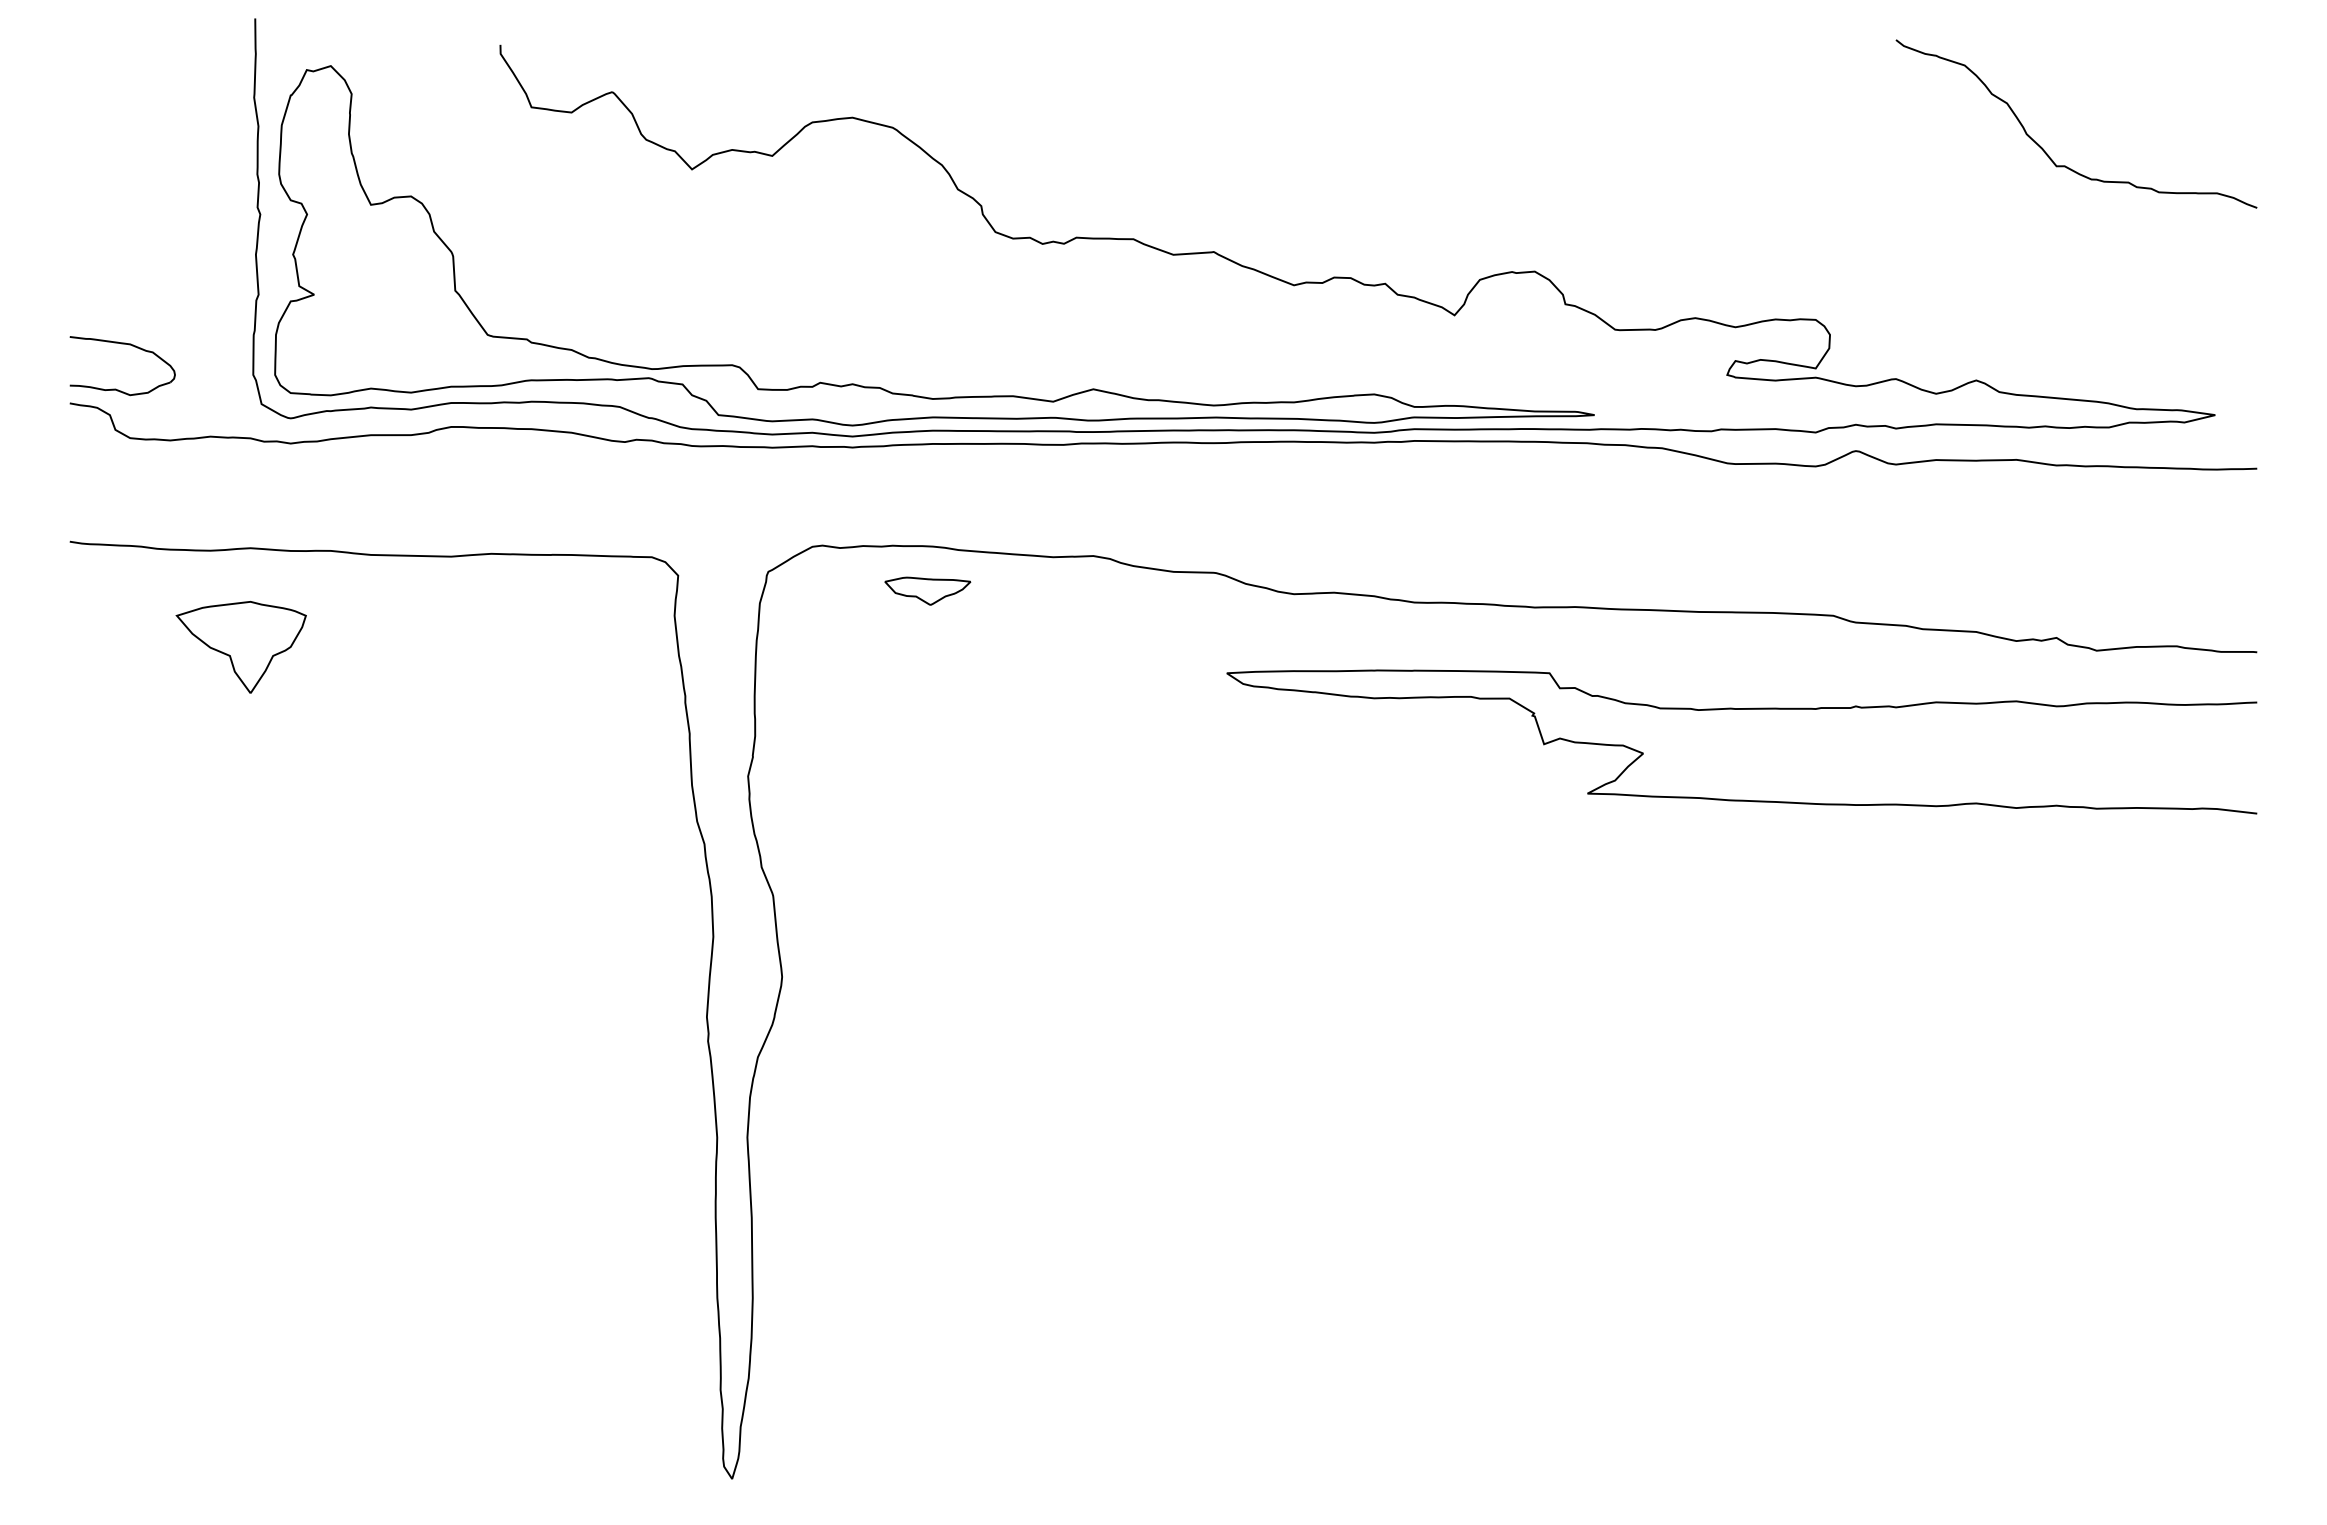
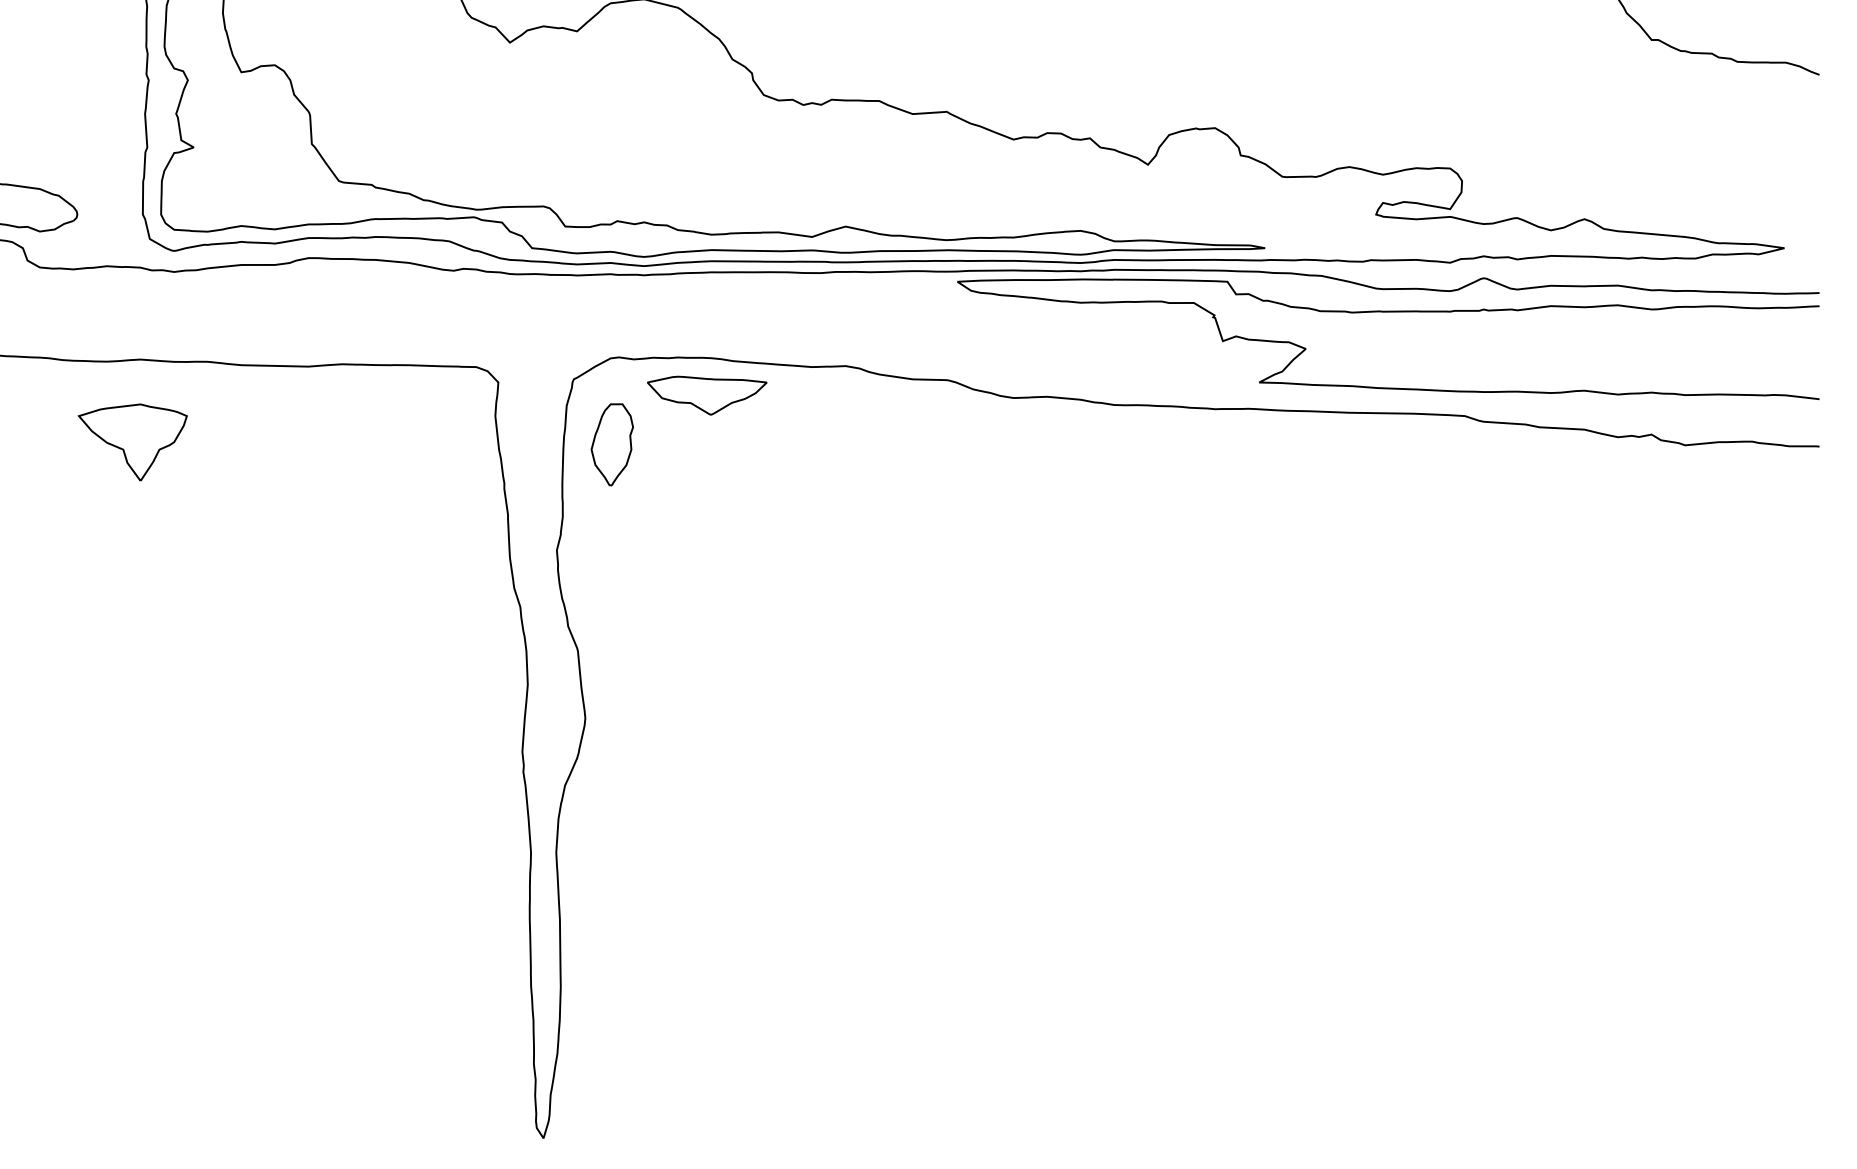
part: (927, 590) -> (706, 394), size x1.67
part: (814, 649) -> (612, 444), added
curve: (1741, 709) -> (1388, 312), moved

